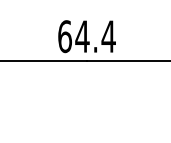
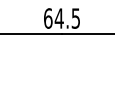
text: (108, 36) -> (75, 18), 64.4 -> 64.5

